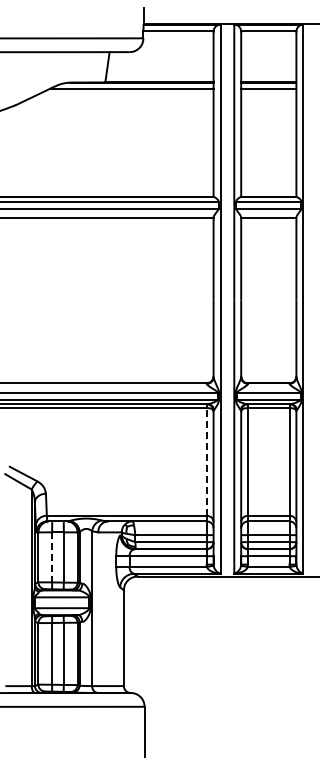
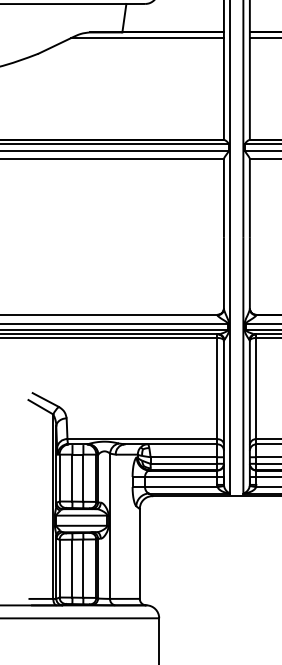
line: (206, 461) -> (217, 388), dashed -> solid
line: (52, 557) -> (72, 478), dashed -> solid

